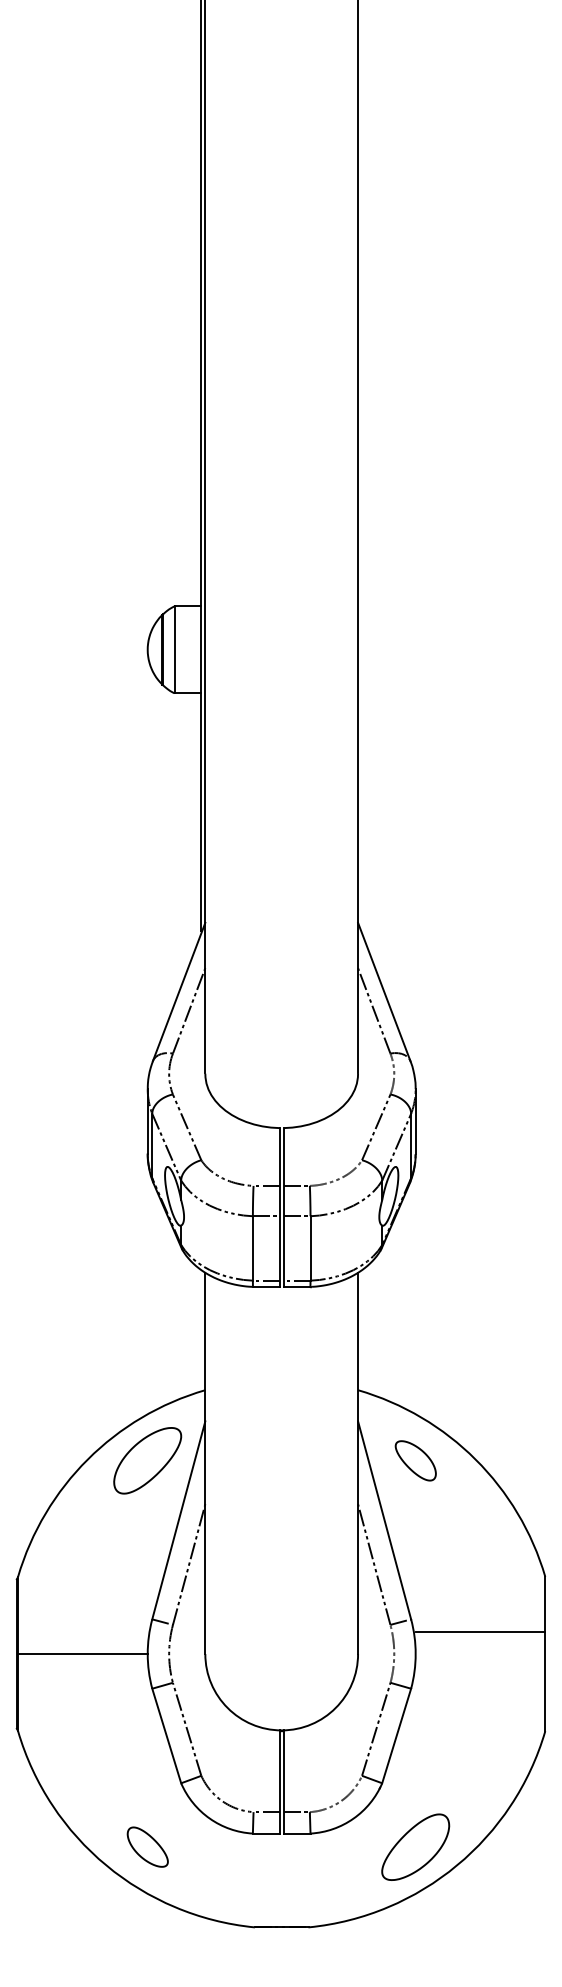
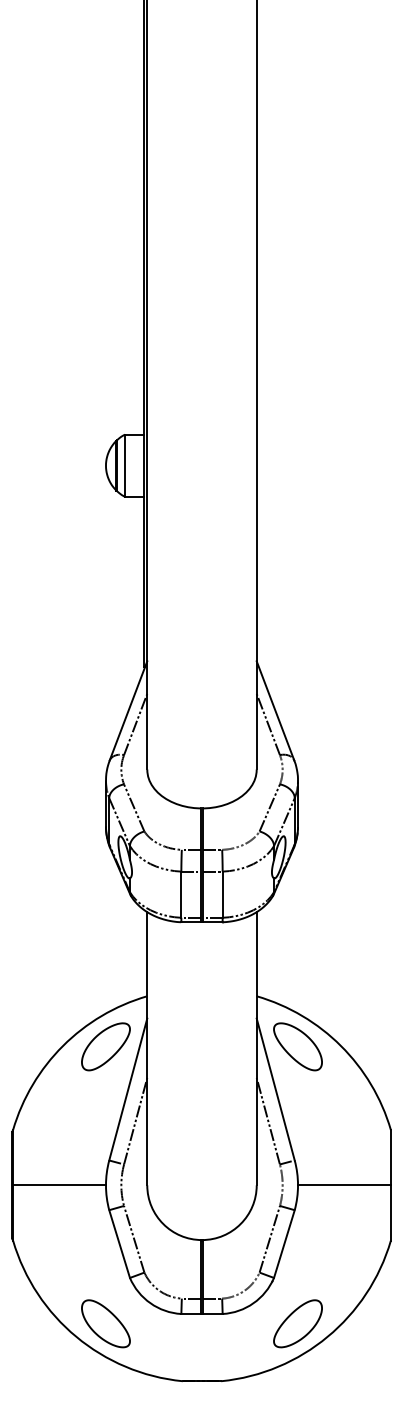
part: (415, 1460) -> (297, 1046), size x1.67
line: (480, 1632) -> (344, 1185), moved
part: (147, 1846) -> (105, 1323), size x1.67

